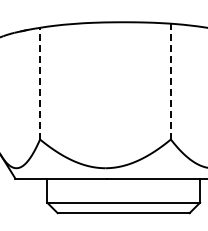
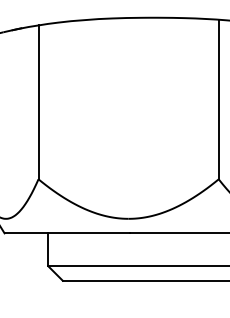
line: (170, 81) -> (218, 99), dashed -> solid
line: (40, 83) -> (39, 102), dashed -> solid

